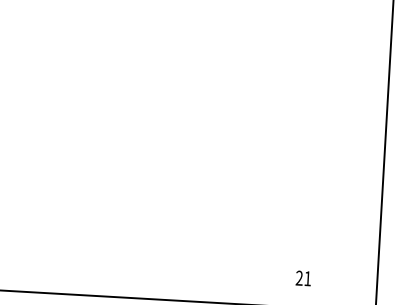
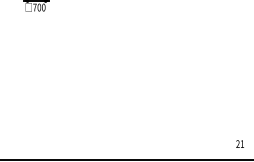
text: (302, 277) -> (239, 143), moved

